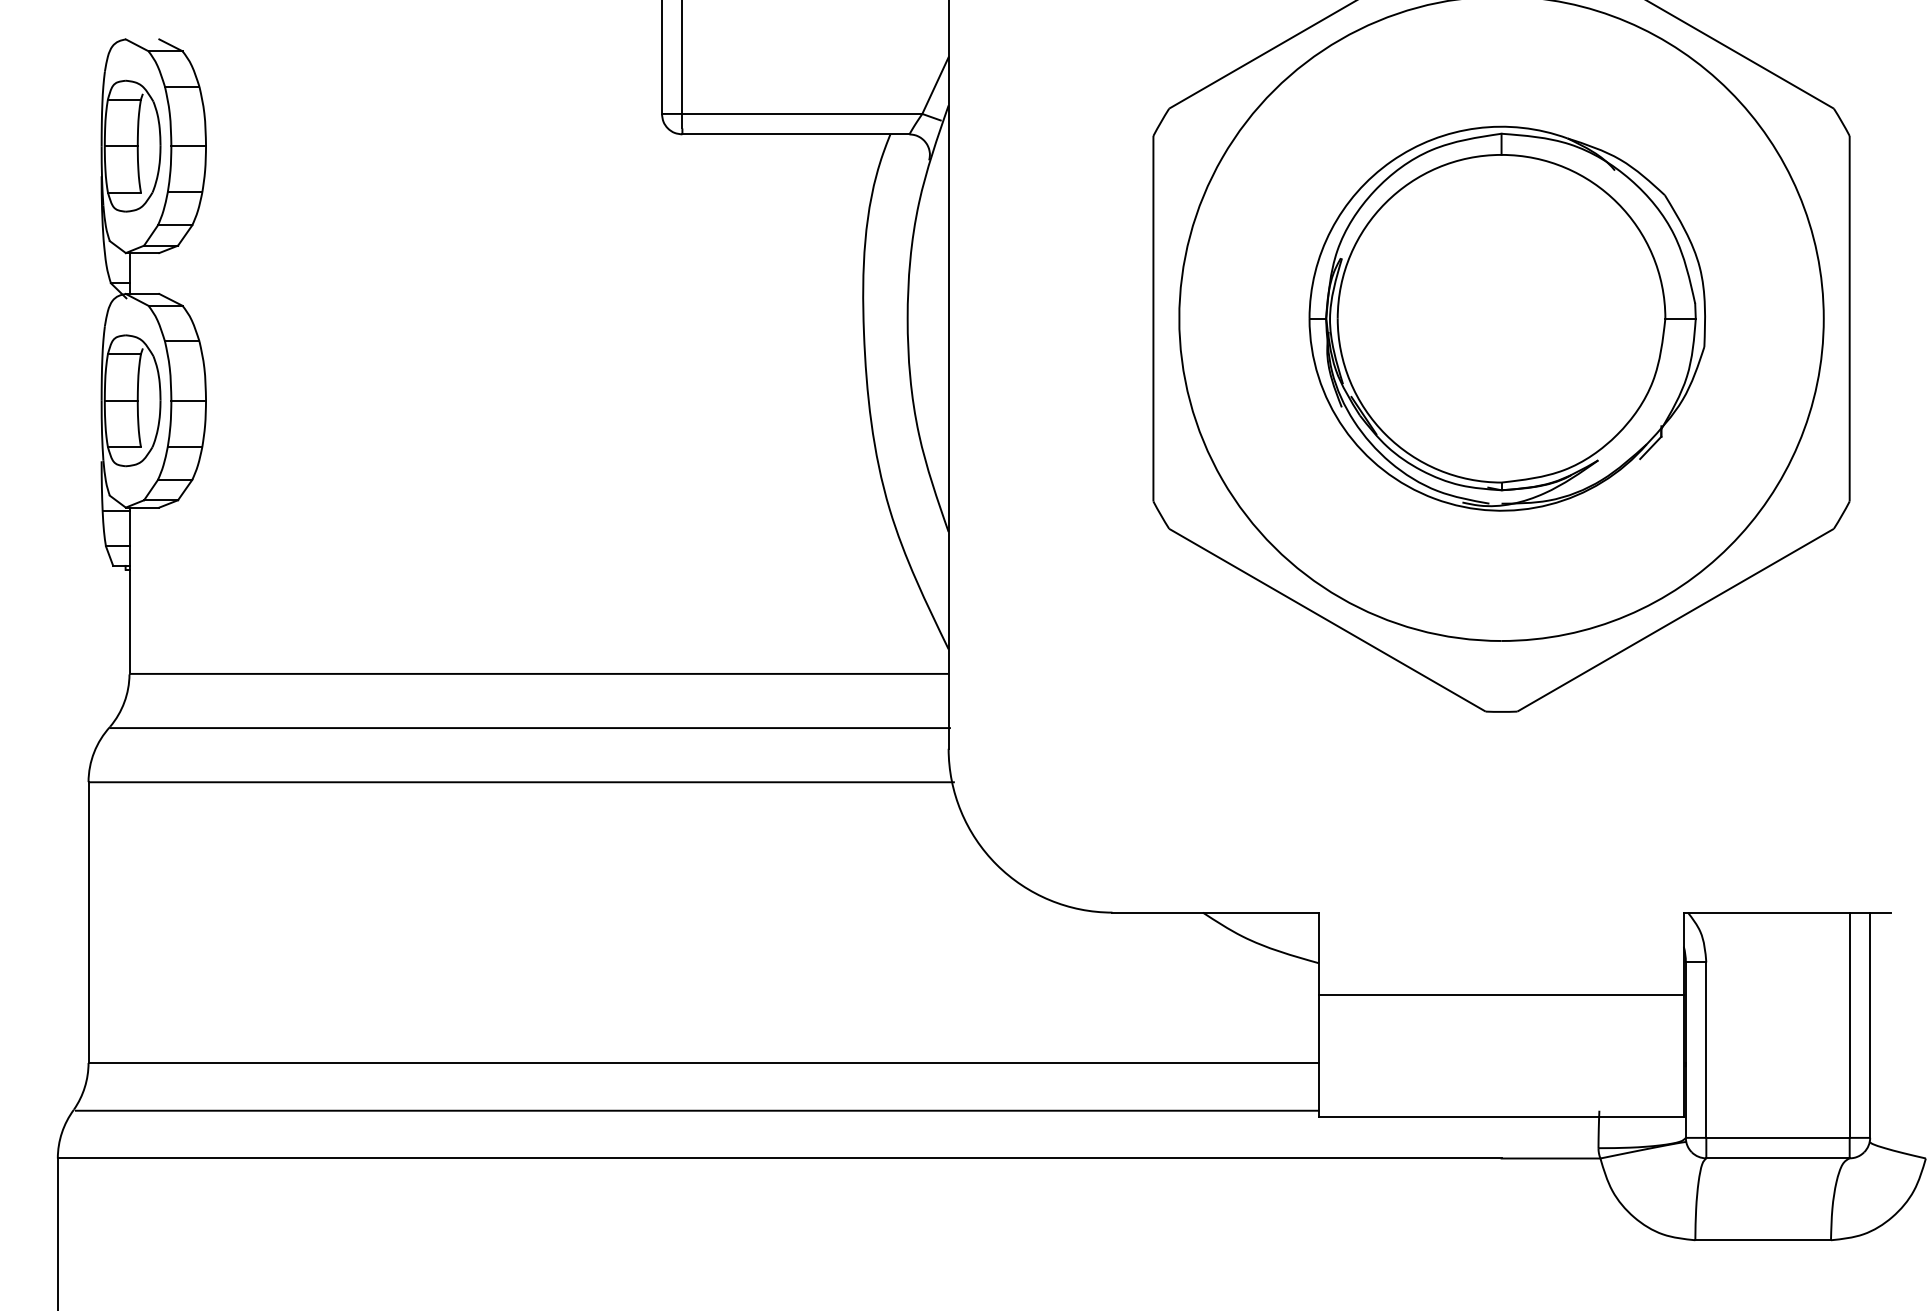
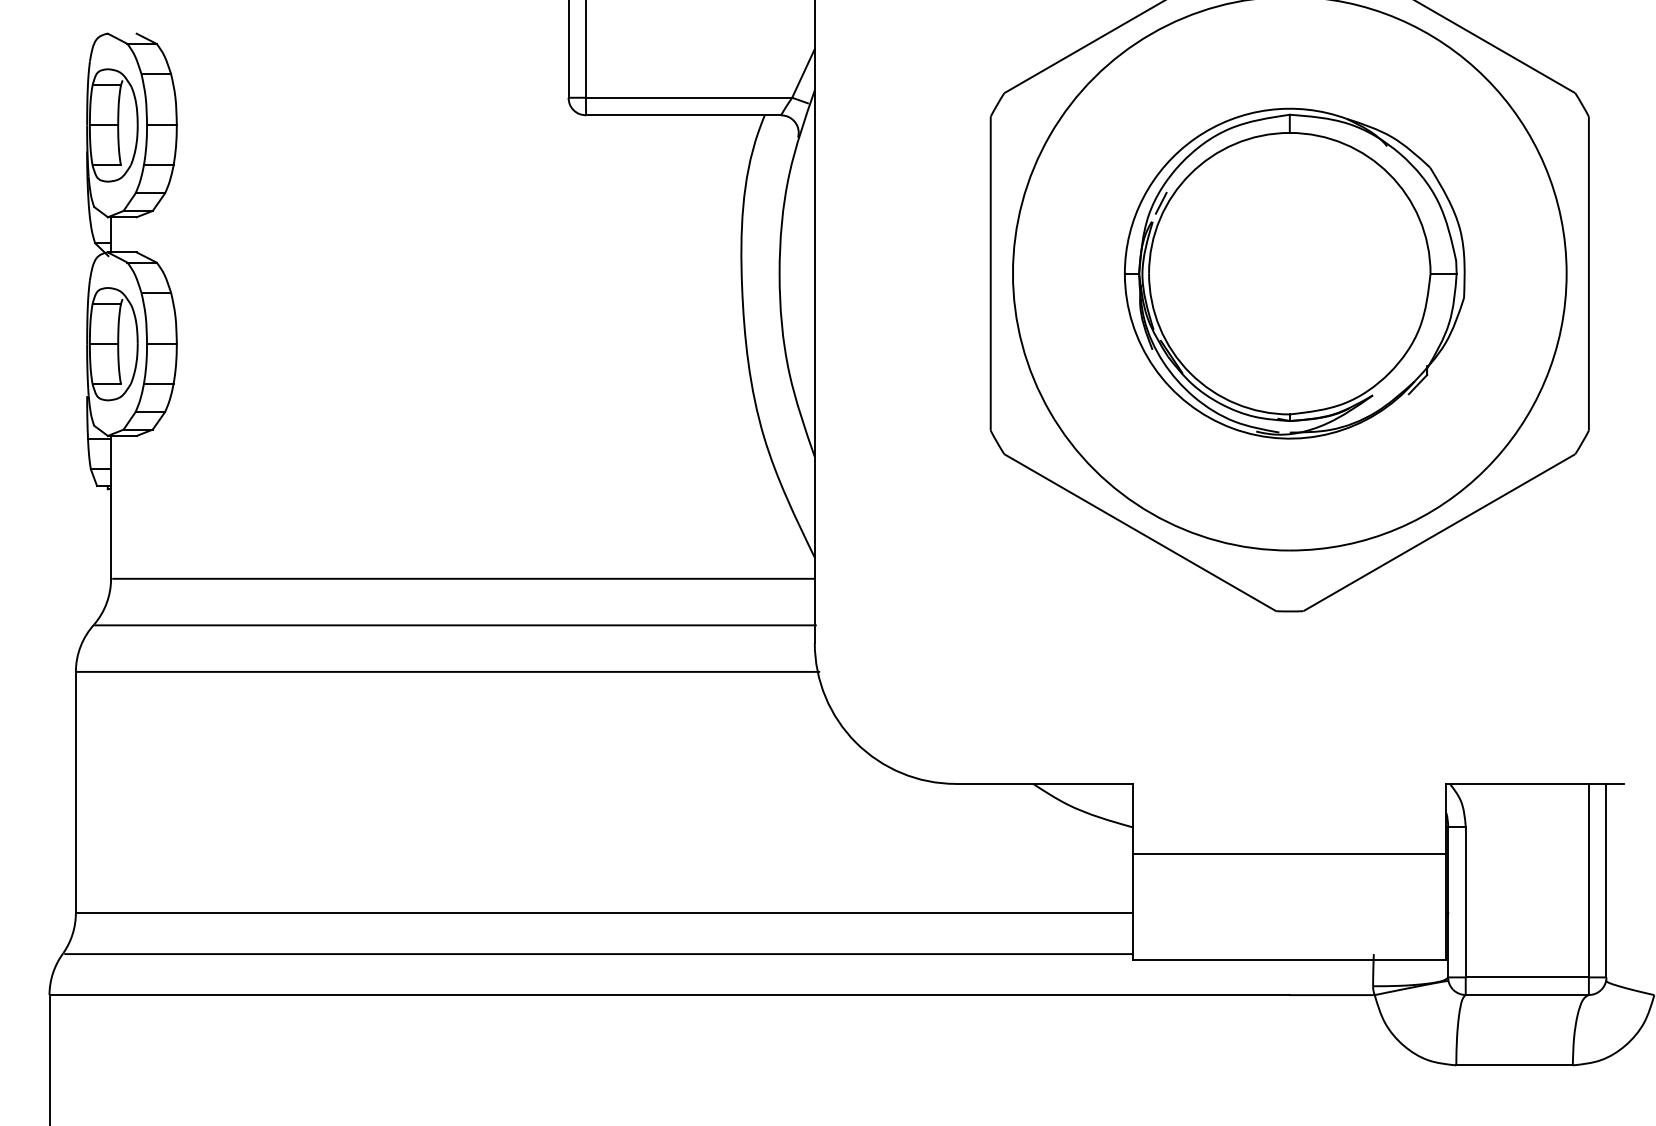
line: (1351, 236) -> (1160, 203), added

